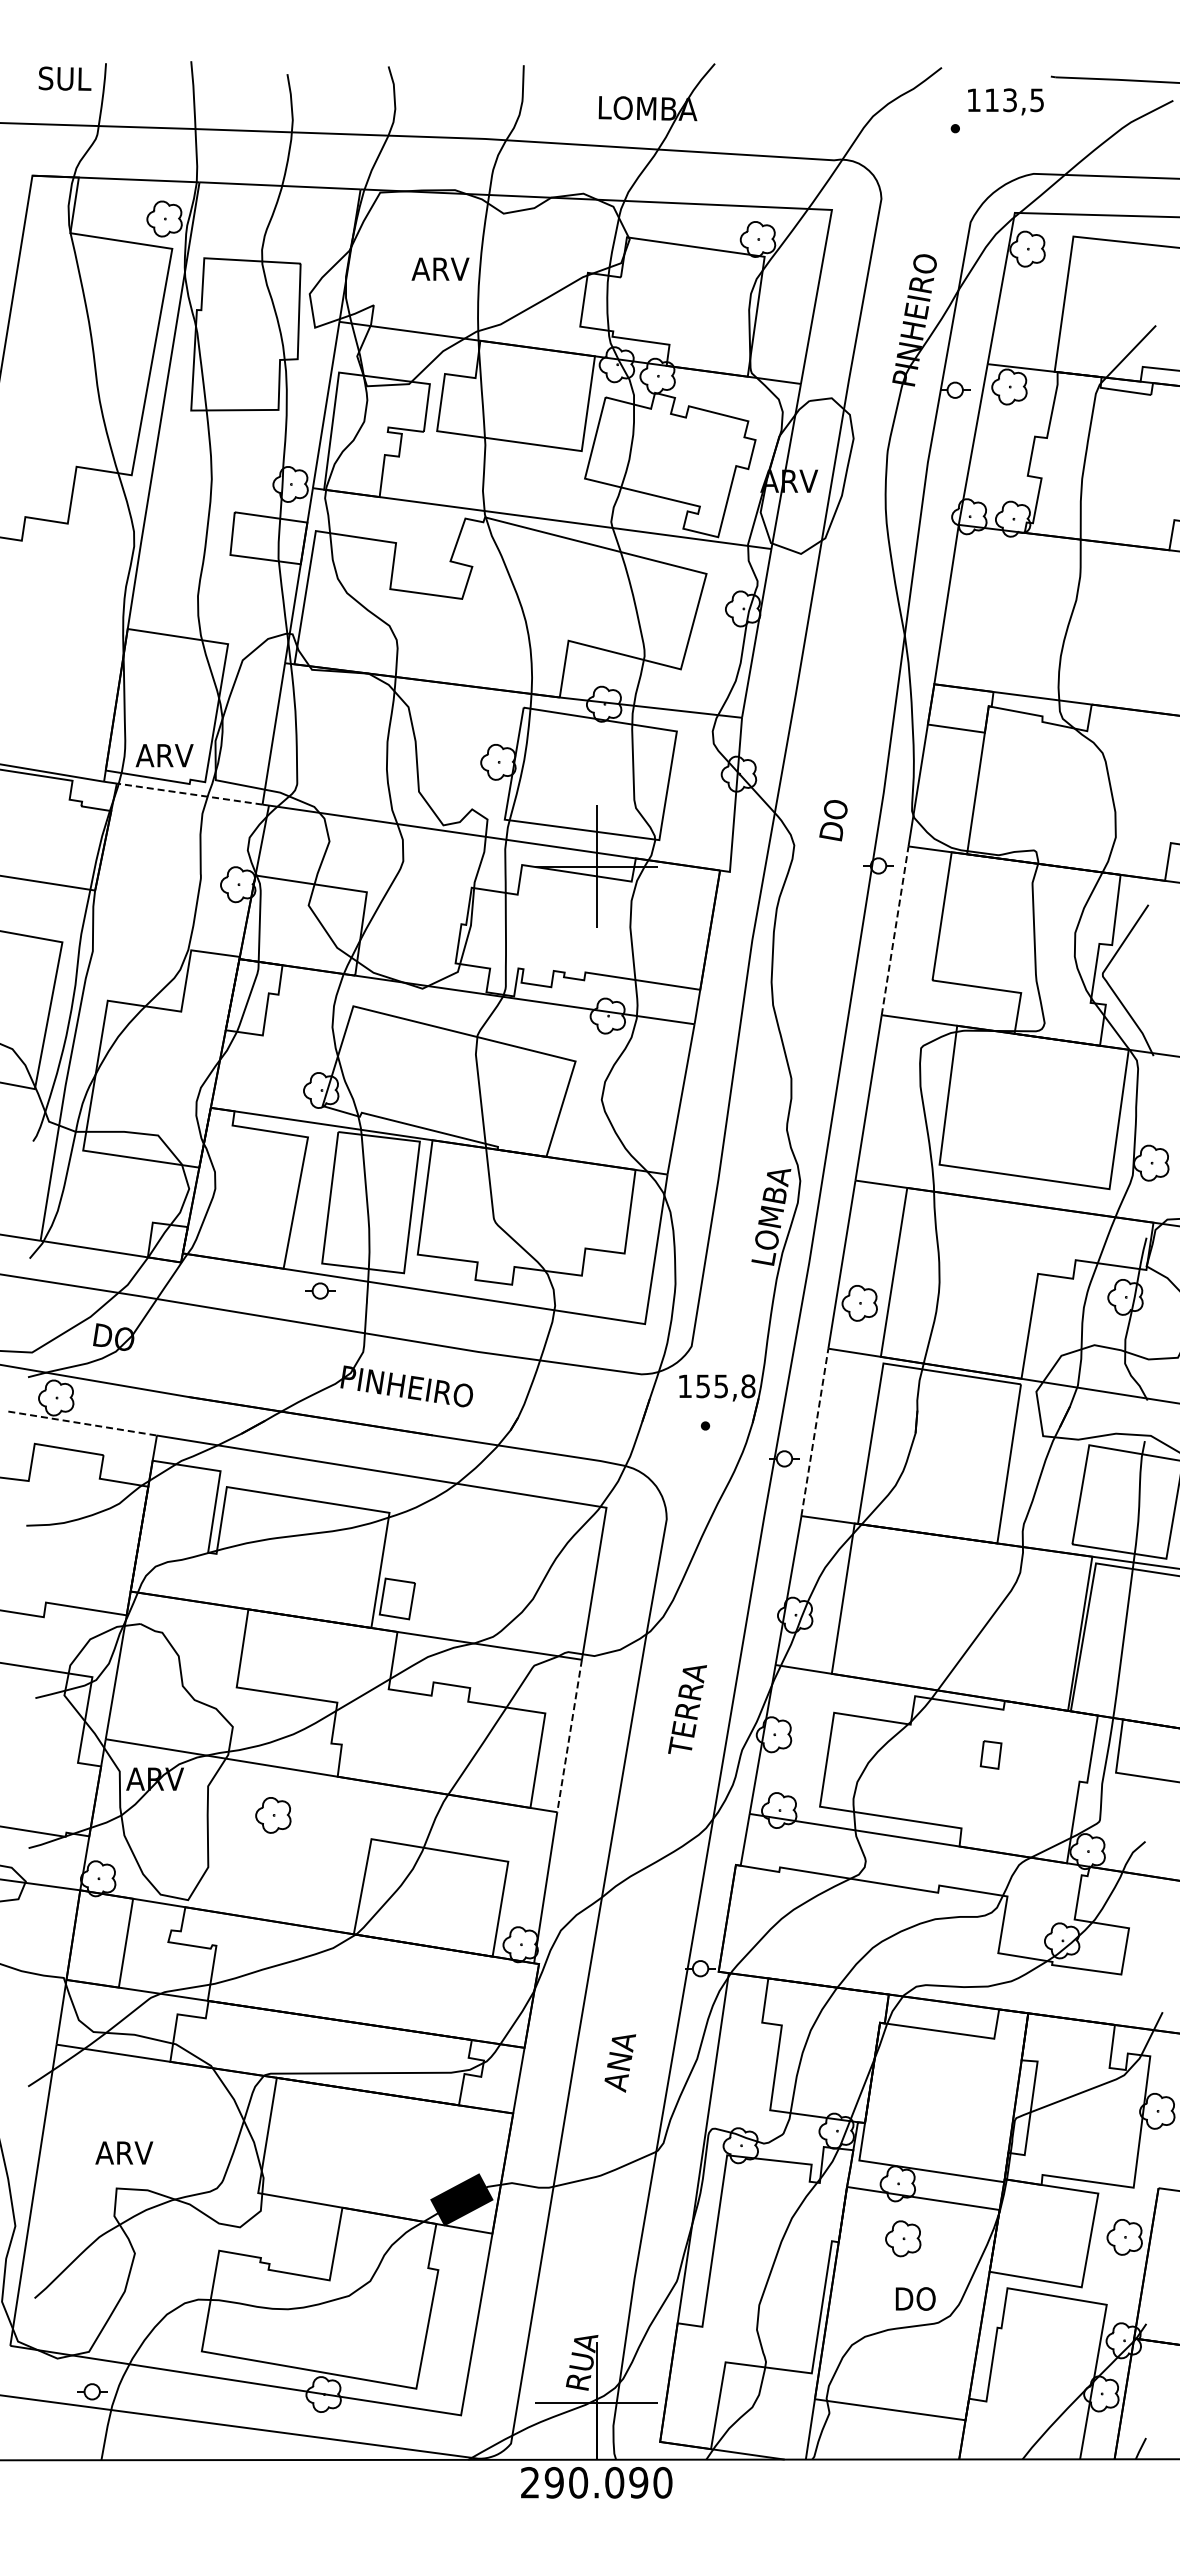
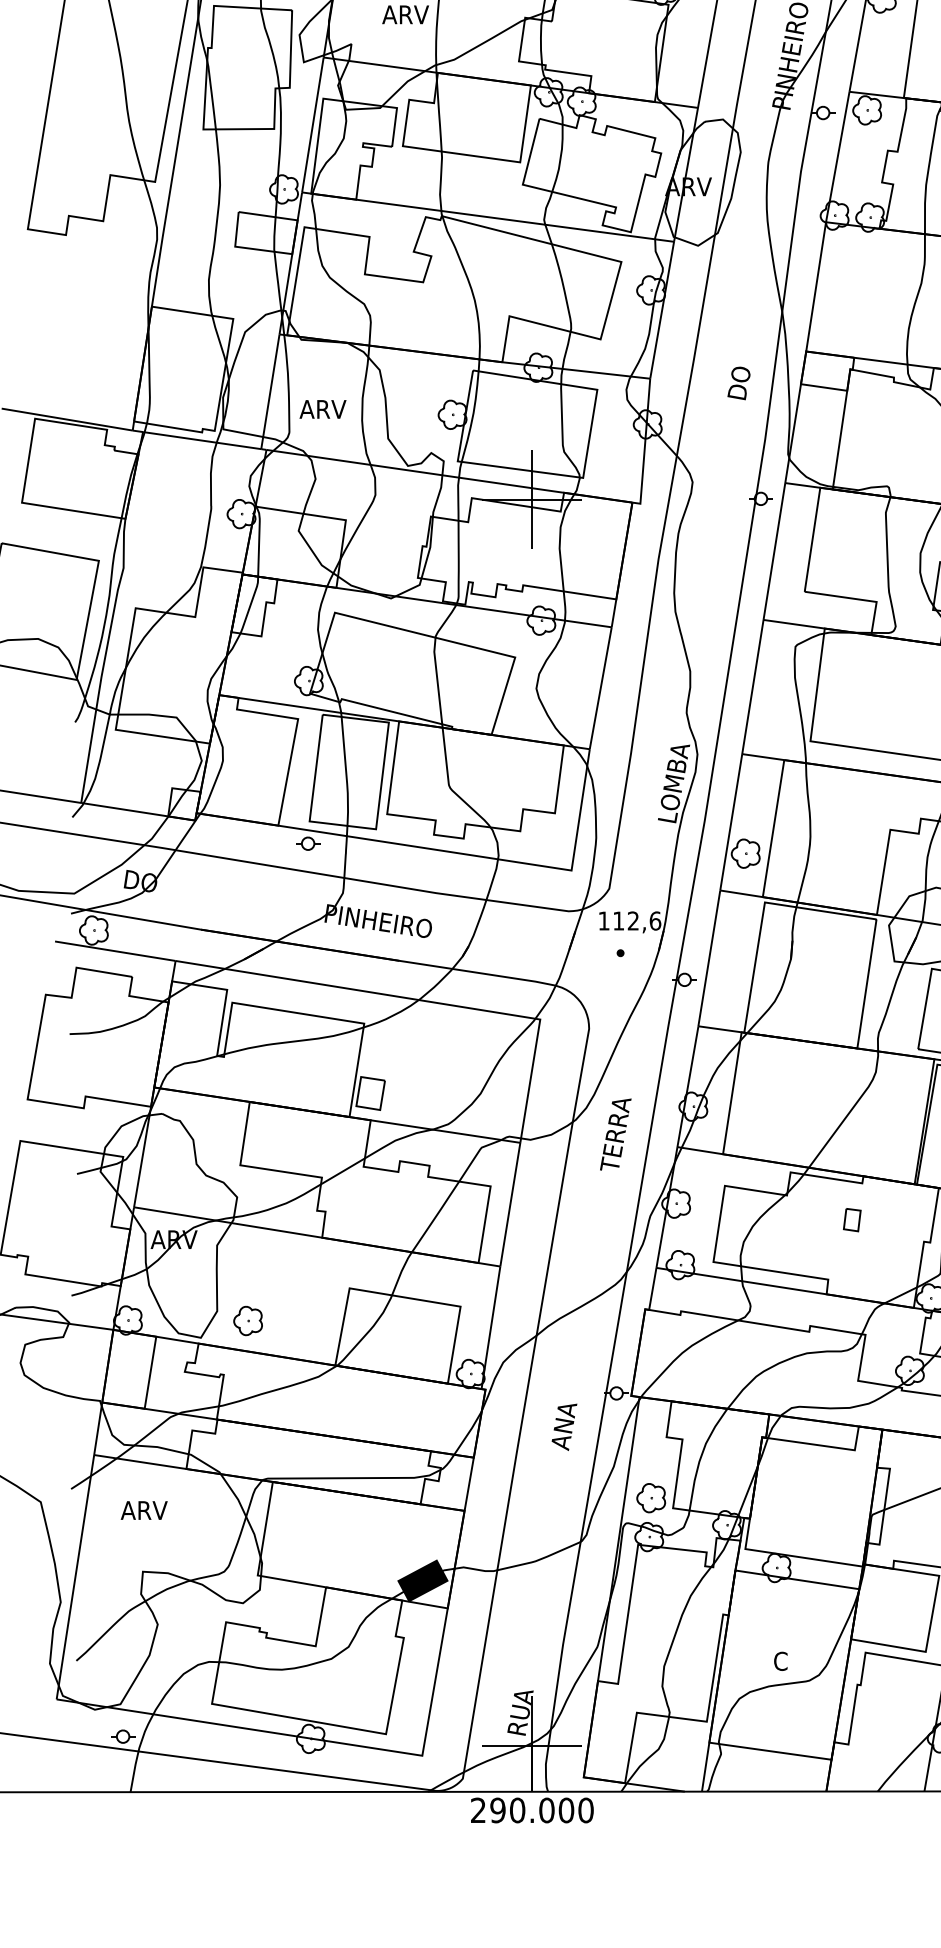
text: (164, 755) -> (322, 409), moved
line: (189, 794) -> (202, 440), dashed -> solid
text: (833, 820) -> (739, 383), moved
line: (895, 930) -> (774, 551), dashed -> solid
text: (725, 1386) -> (636, 921), 155,8 -> 112,6
line: (83, 1423) -> (116, 951), dashed -> solid
line: (814, 1432) -> (709, 958), dashed -> solid
text: (687, 1709) -> (615, 1134), moved
line: (569, 1736) -> (510, 1205), dashed -> solid
part: (273, 1815) -> (248, 1321), moved
text: (620, 2063) -> (564, 1427), moved
text: (124, 2152) -> (144, 1510), moved
part: (903, 2238) -> (651, 1497), moved
text: (914, 2298) -> (790, 1660), DO -> C
text: (638, 2482) -> (566, 1810), 290.090 -> 290.000

